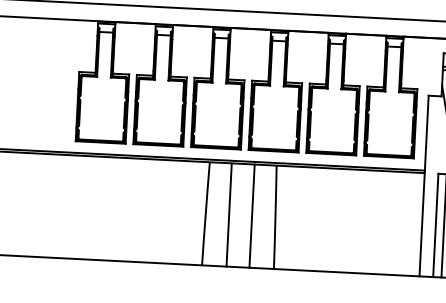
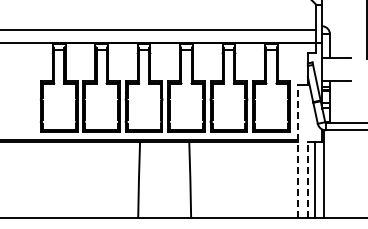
line: (424, 185) -> (298, 151), solid -> dashed
line: (229, 215) -> (156, 180), removed
line: (252, 216) -> (173, 180), removed
line: (435, 224) -> (308, 179), solid -> dashed

